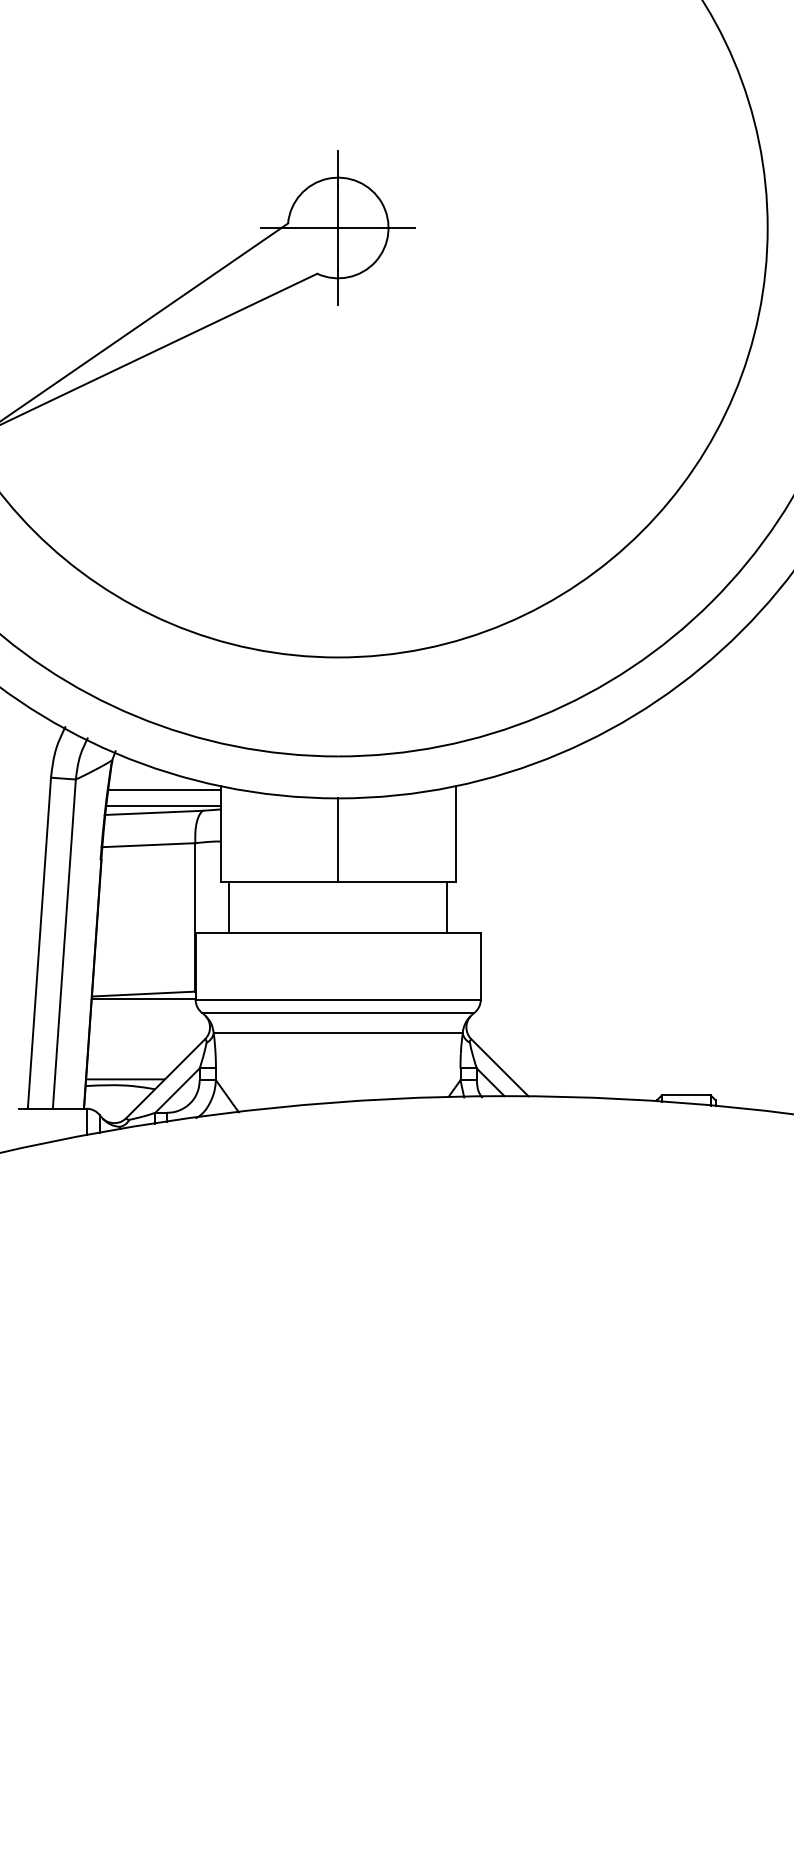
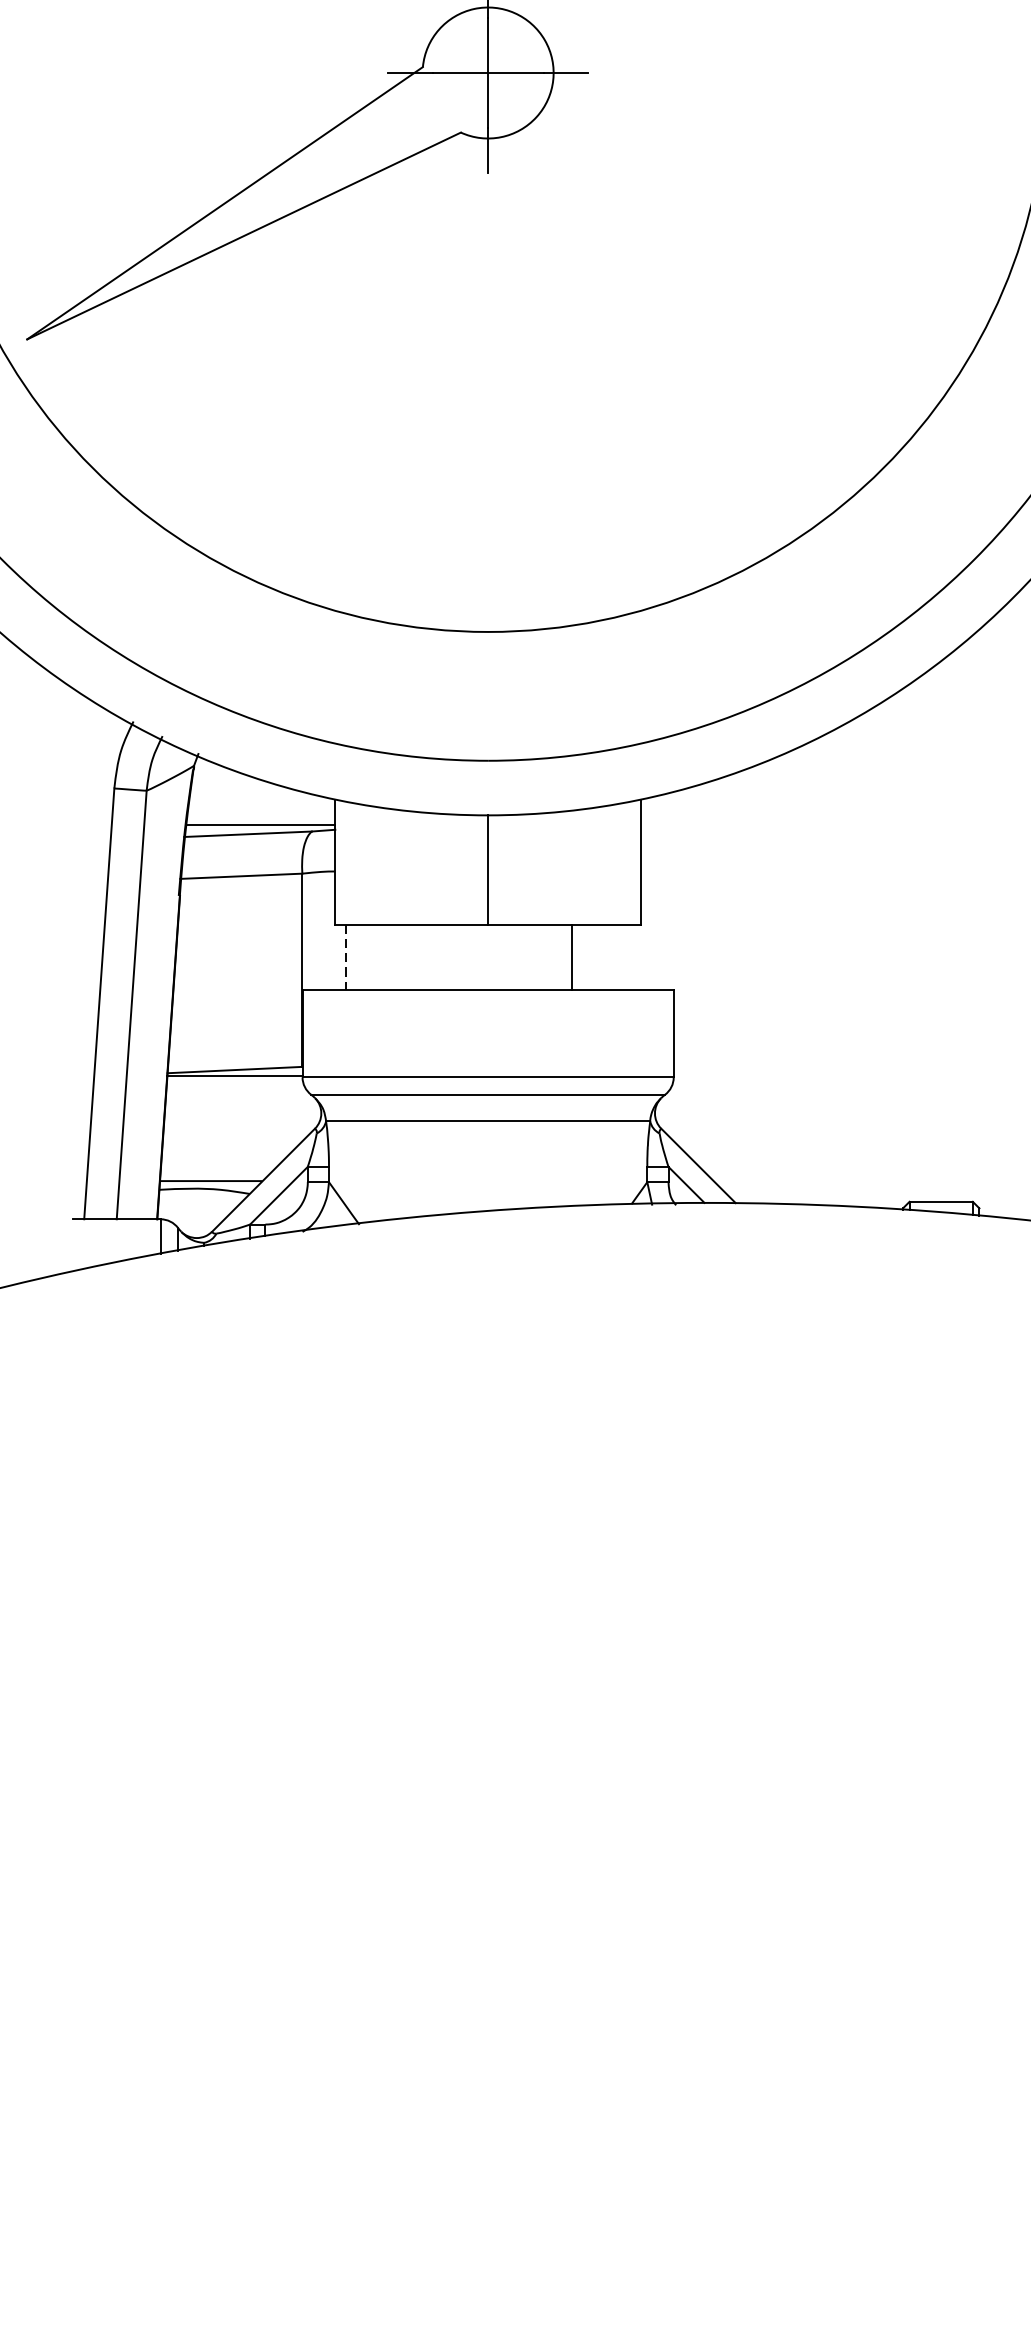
line: (163, 790) -> (260, 805), removed
line: (229, 907) -> (346, 957), solid -> dashed
line: (447, 907) -> (571, 957), moved

